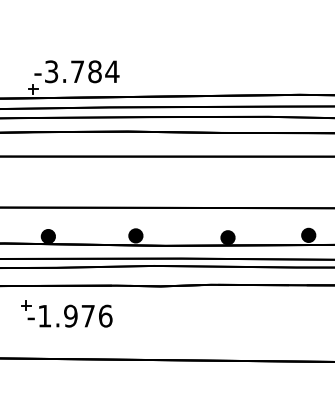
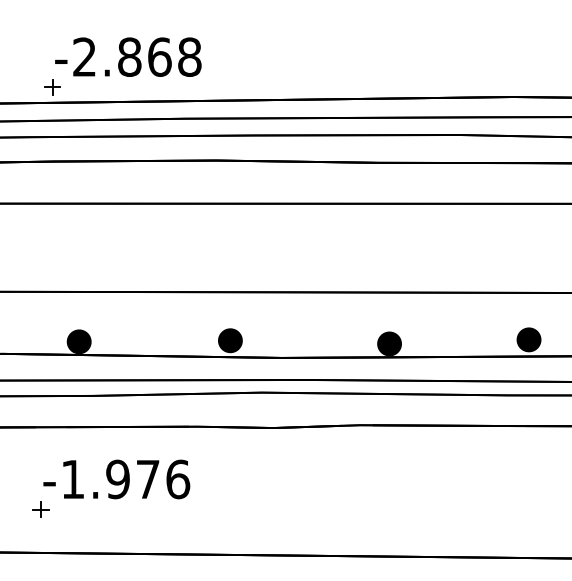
text: (82, 71) -> (138, 56), -3.784 -> -2.868
part: (26, 305) -> (41, 509), moved

